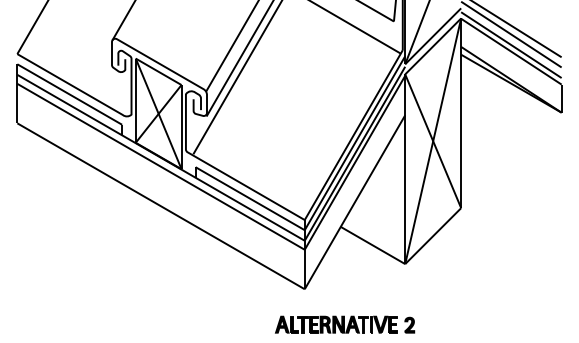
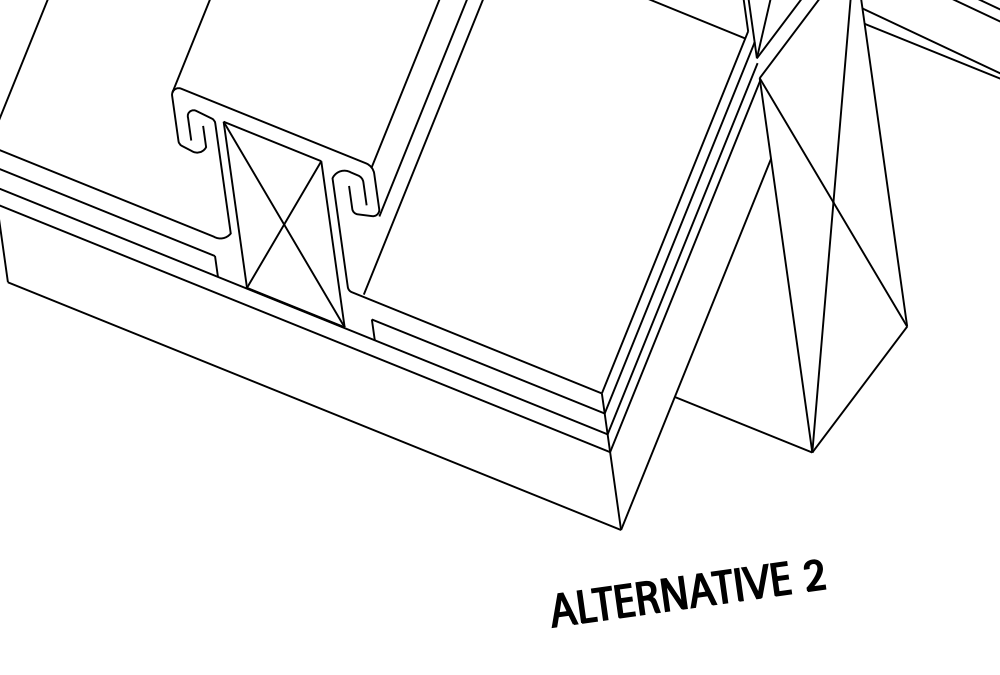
part: (345, 324) -> (687, 591), moved

